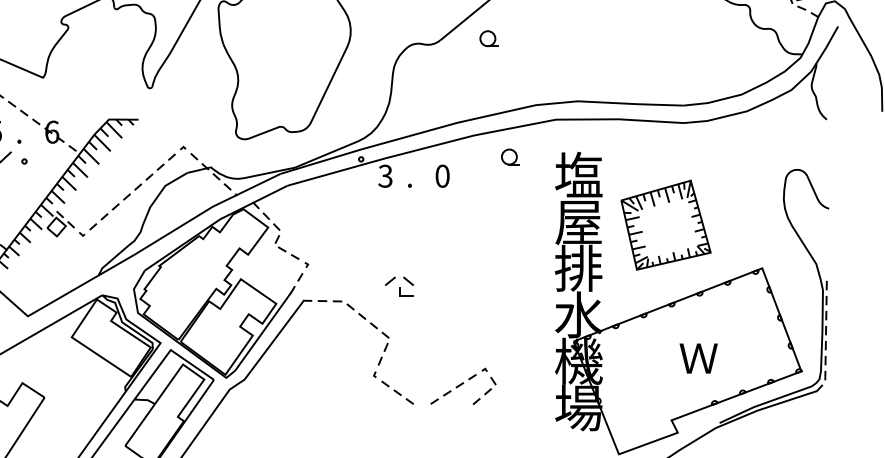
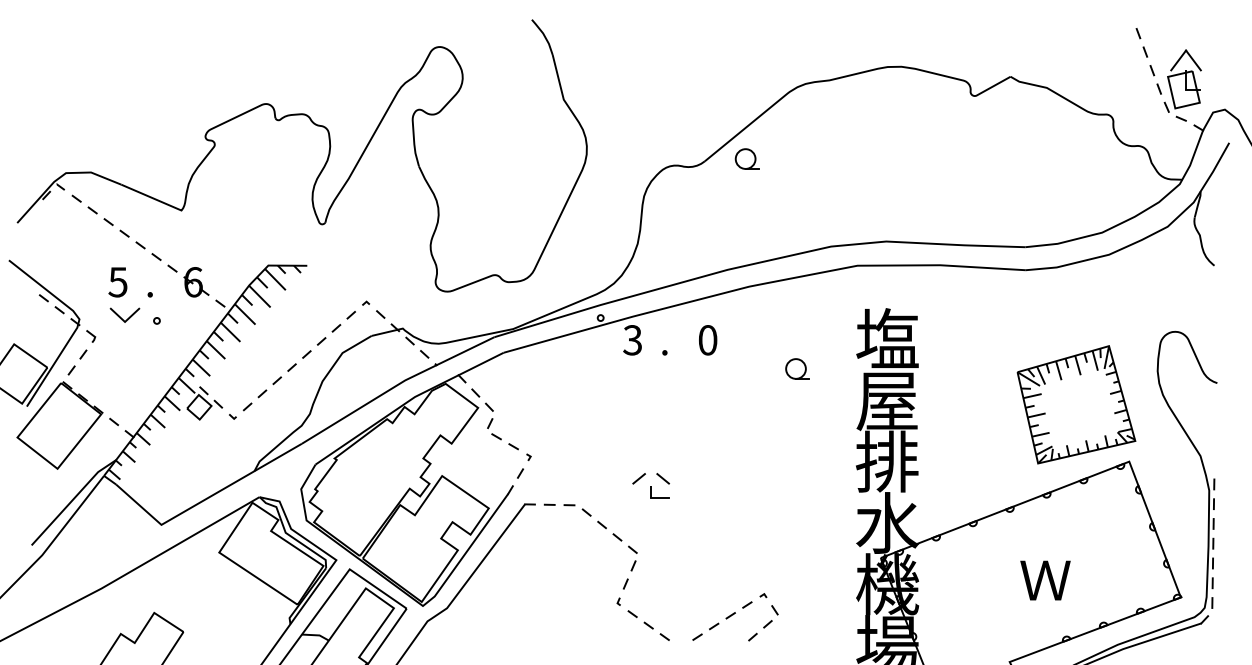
part: (488, 38) -> (746, 158), moved
part: (510, 156) -> (797, 368), moved
part: (666, 224) -> (1076, 404), moved

